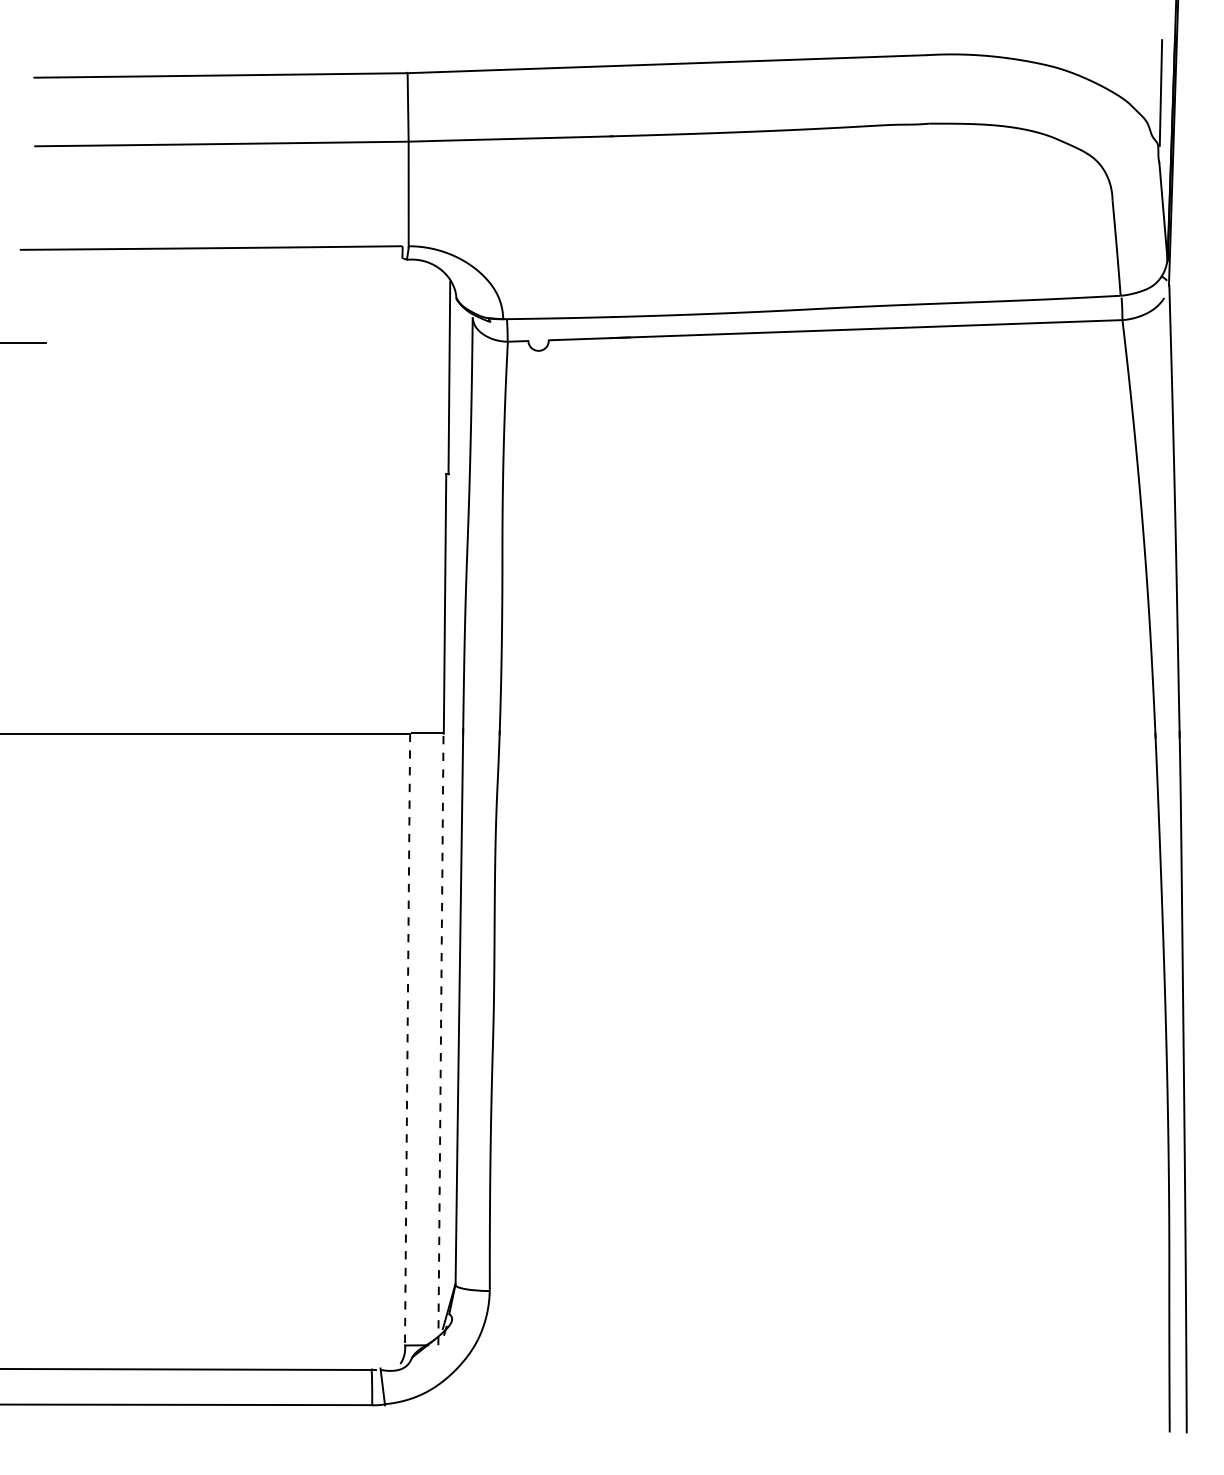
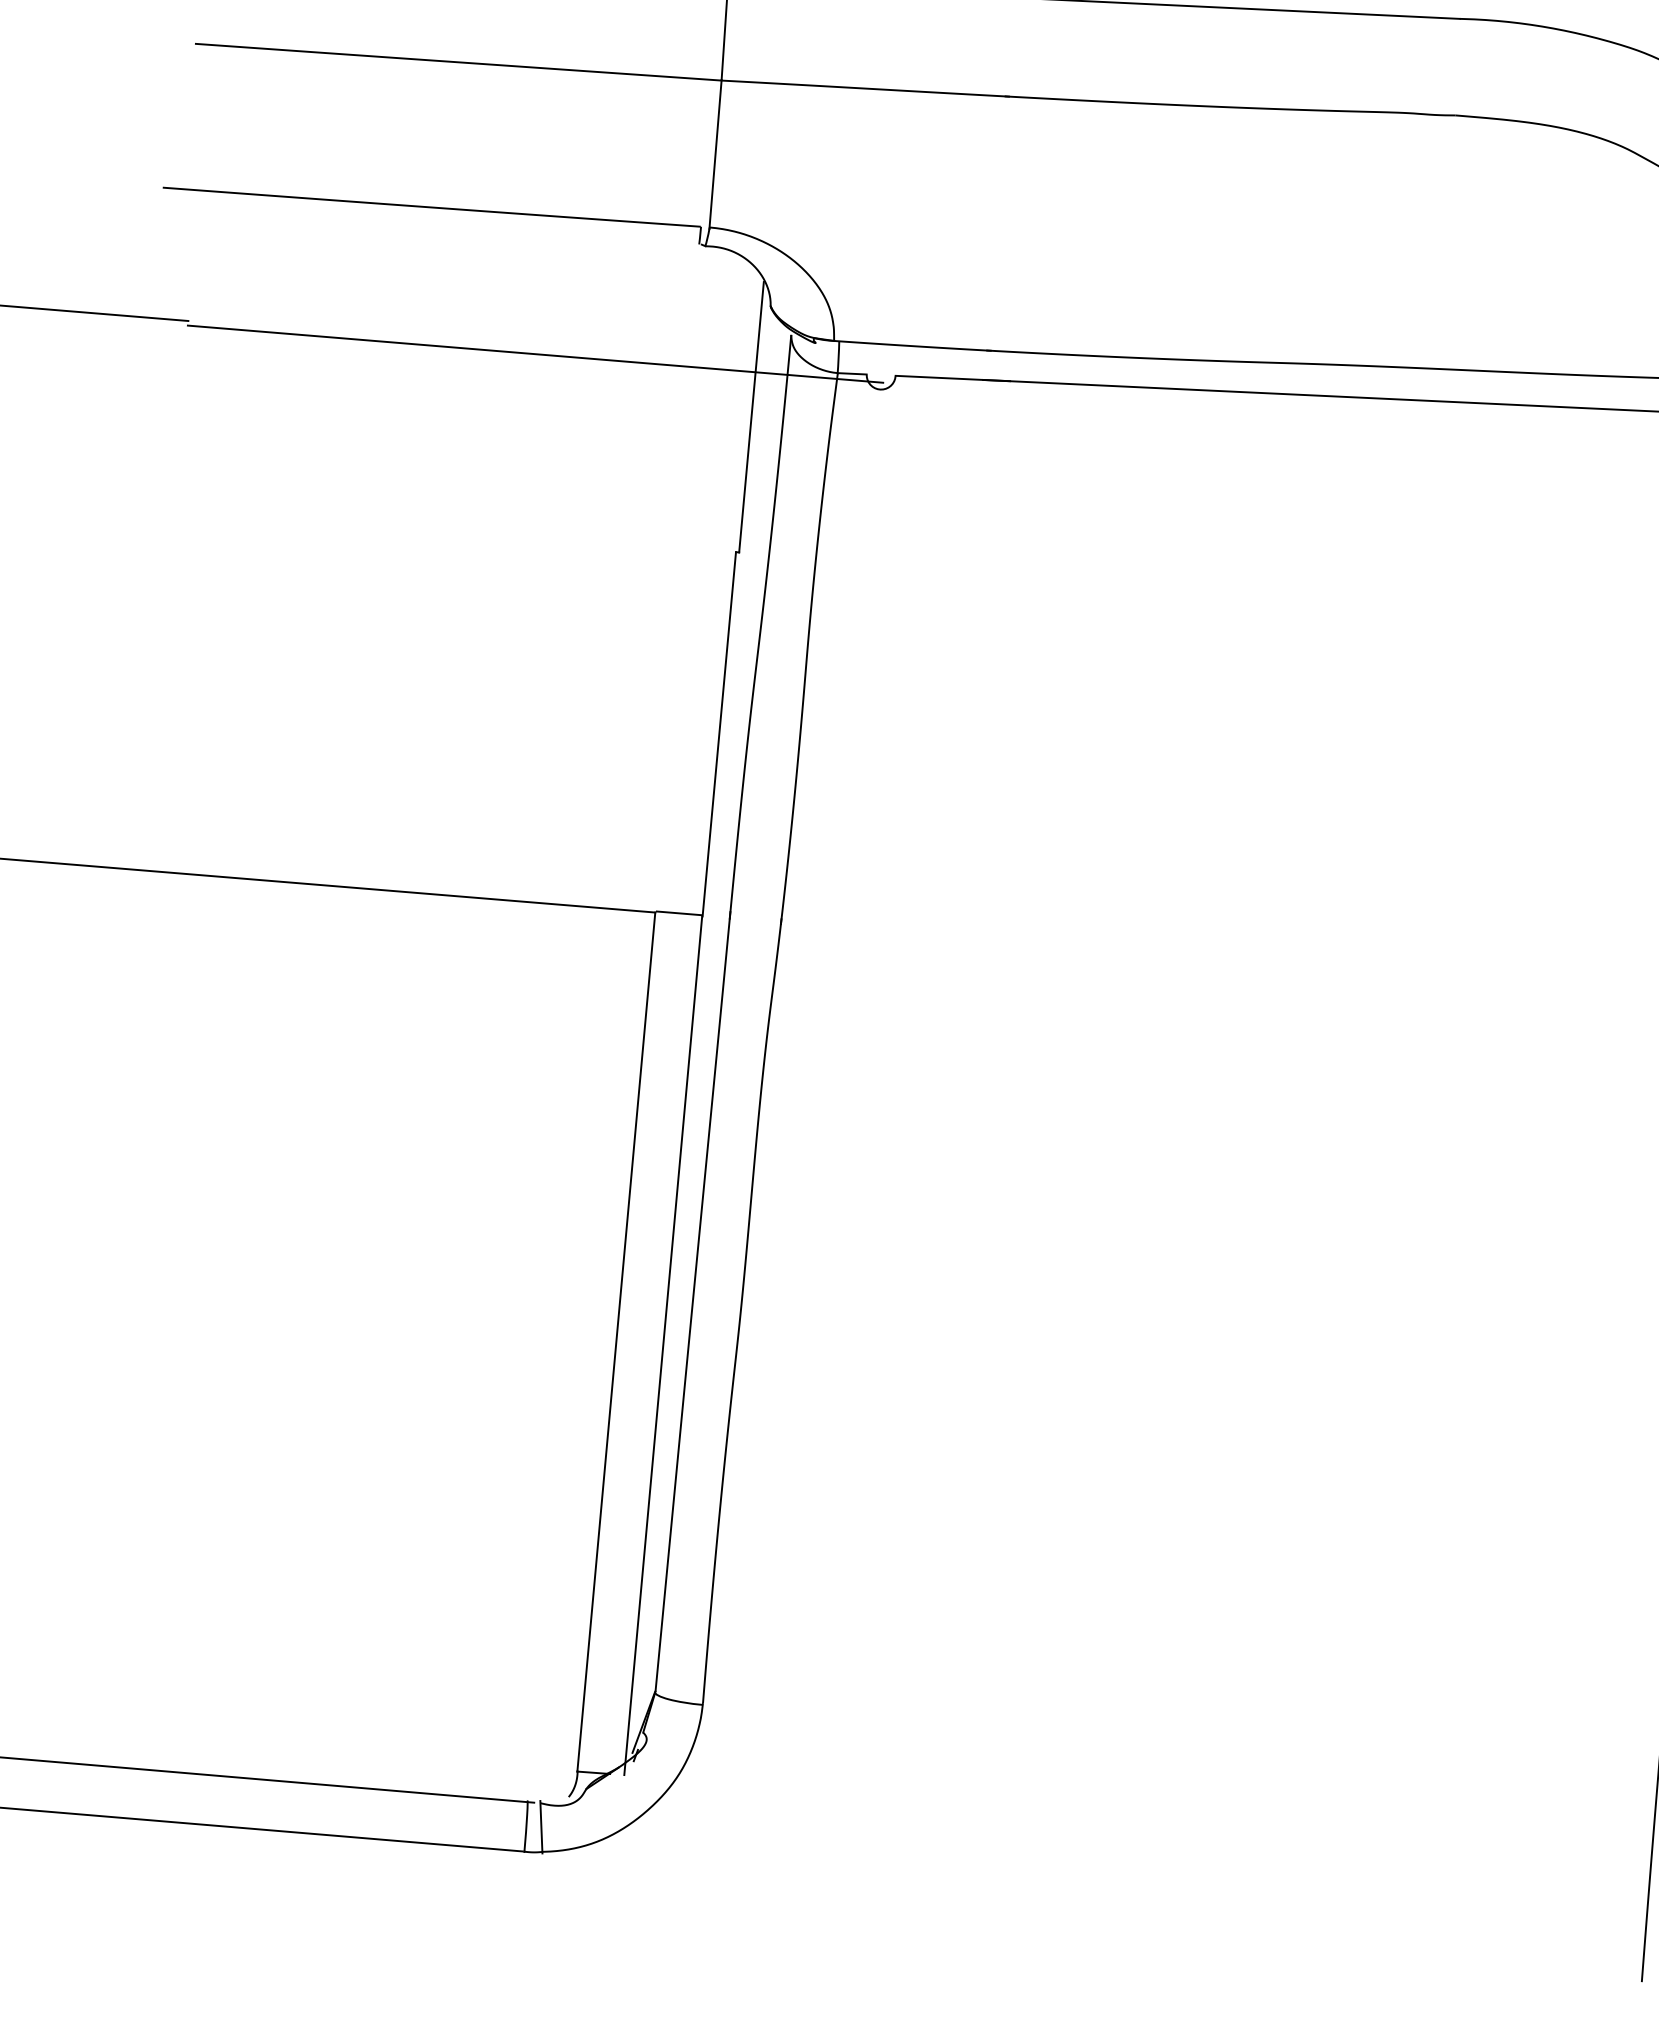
line: (292, 345) -> (534, 353), added
line: (407, 1039) -> (616, 1341), dashed -> solid
line: (440, 1039) -> (662, 1345), dashed -> solid

